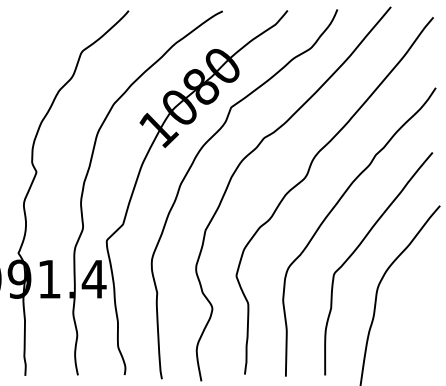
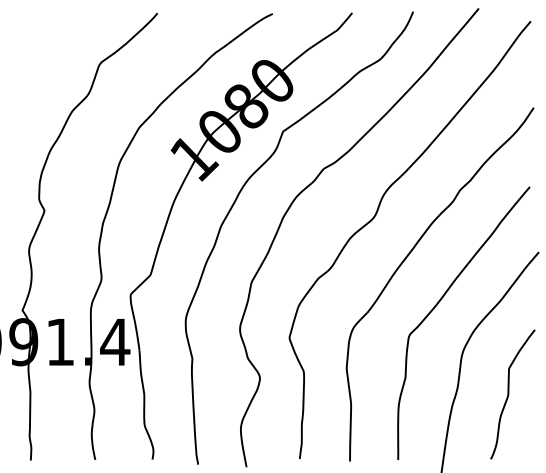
curve: (416, 321) -> (509, 394), added

